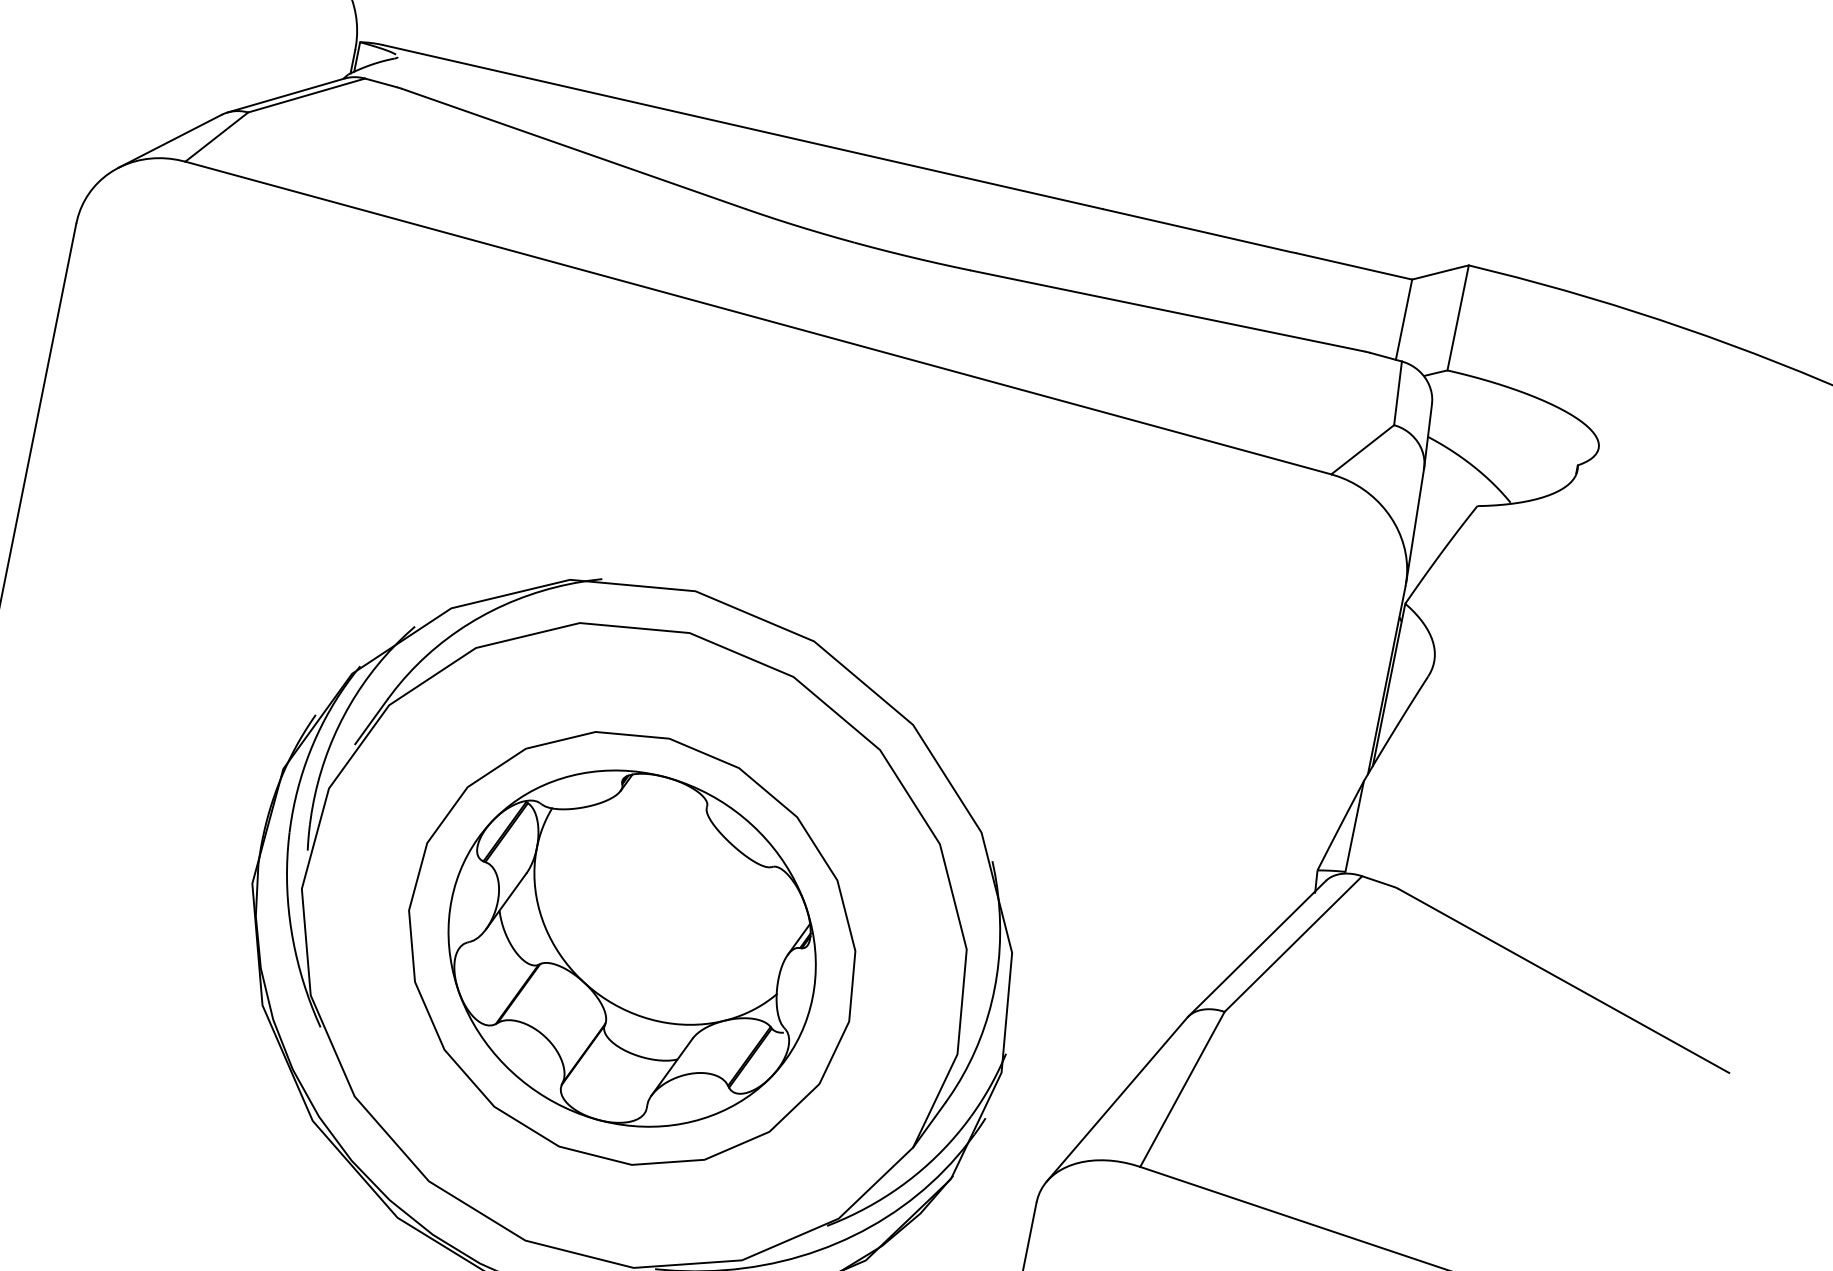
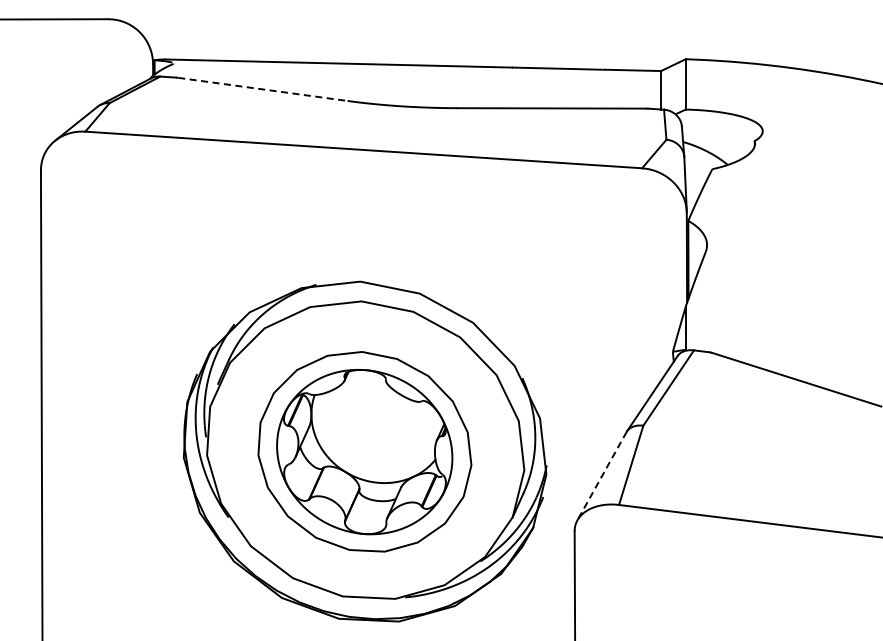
line: (574, 149) -> (263, 89), solid -> dashed
line: (1117, 1100) -> (602, 476), solid -> dashed

